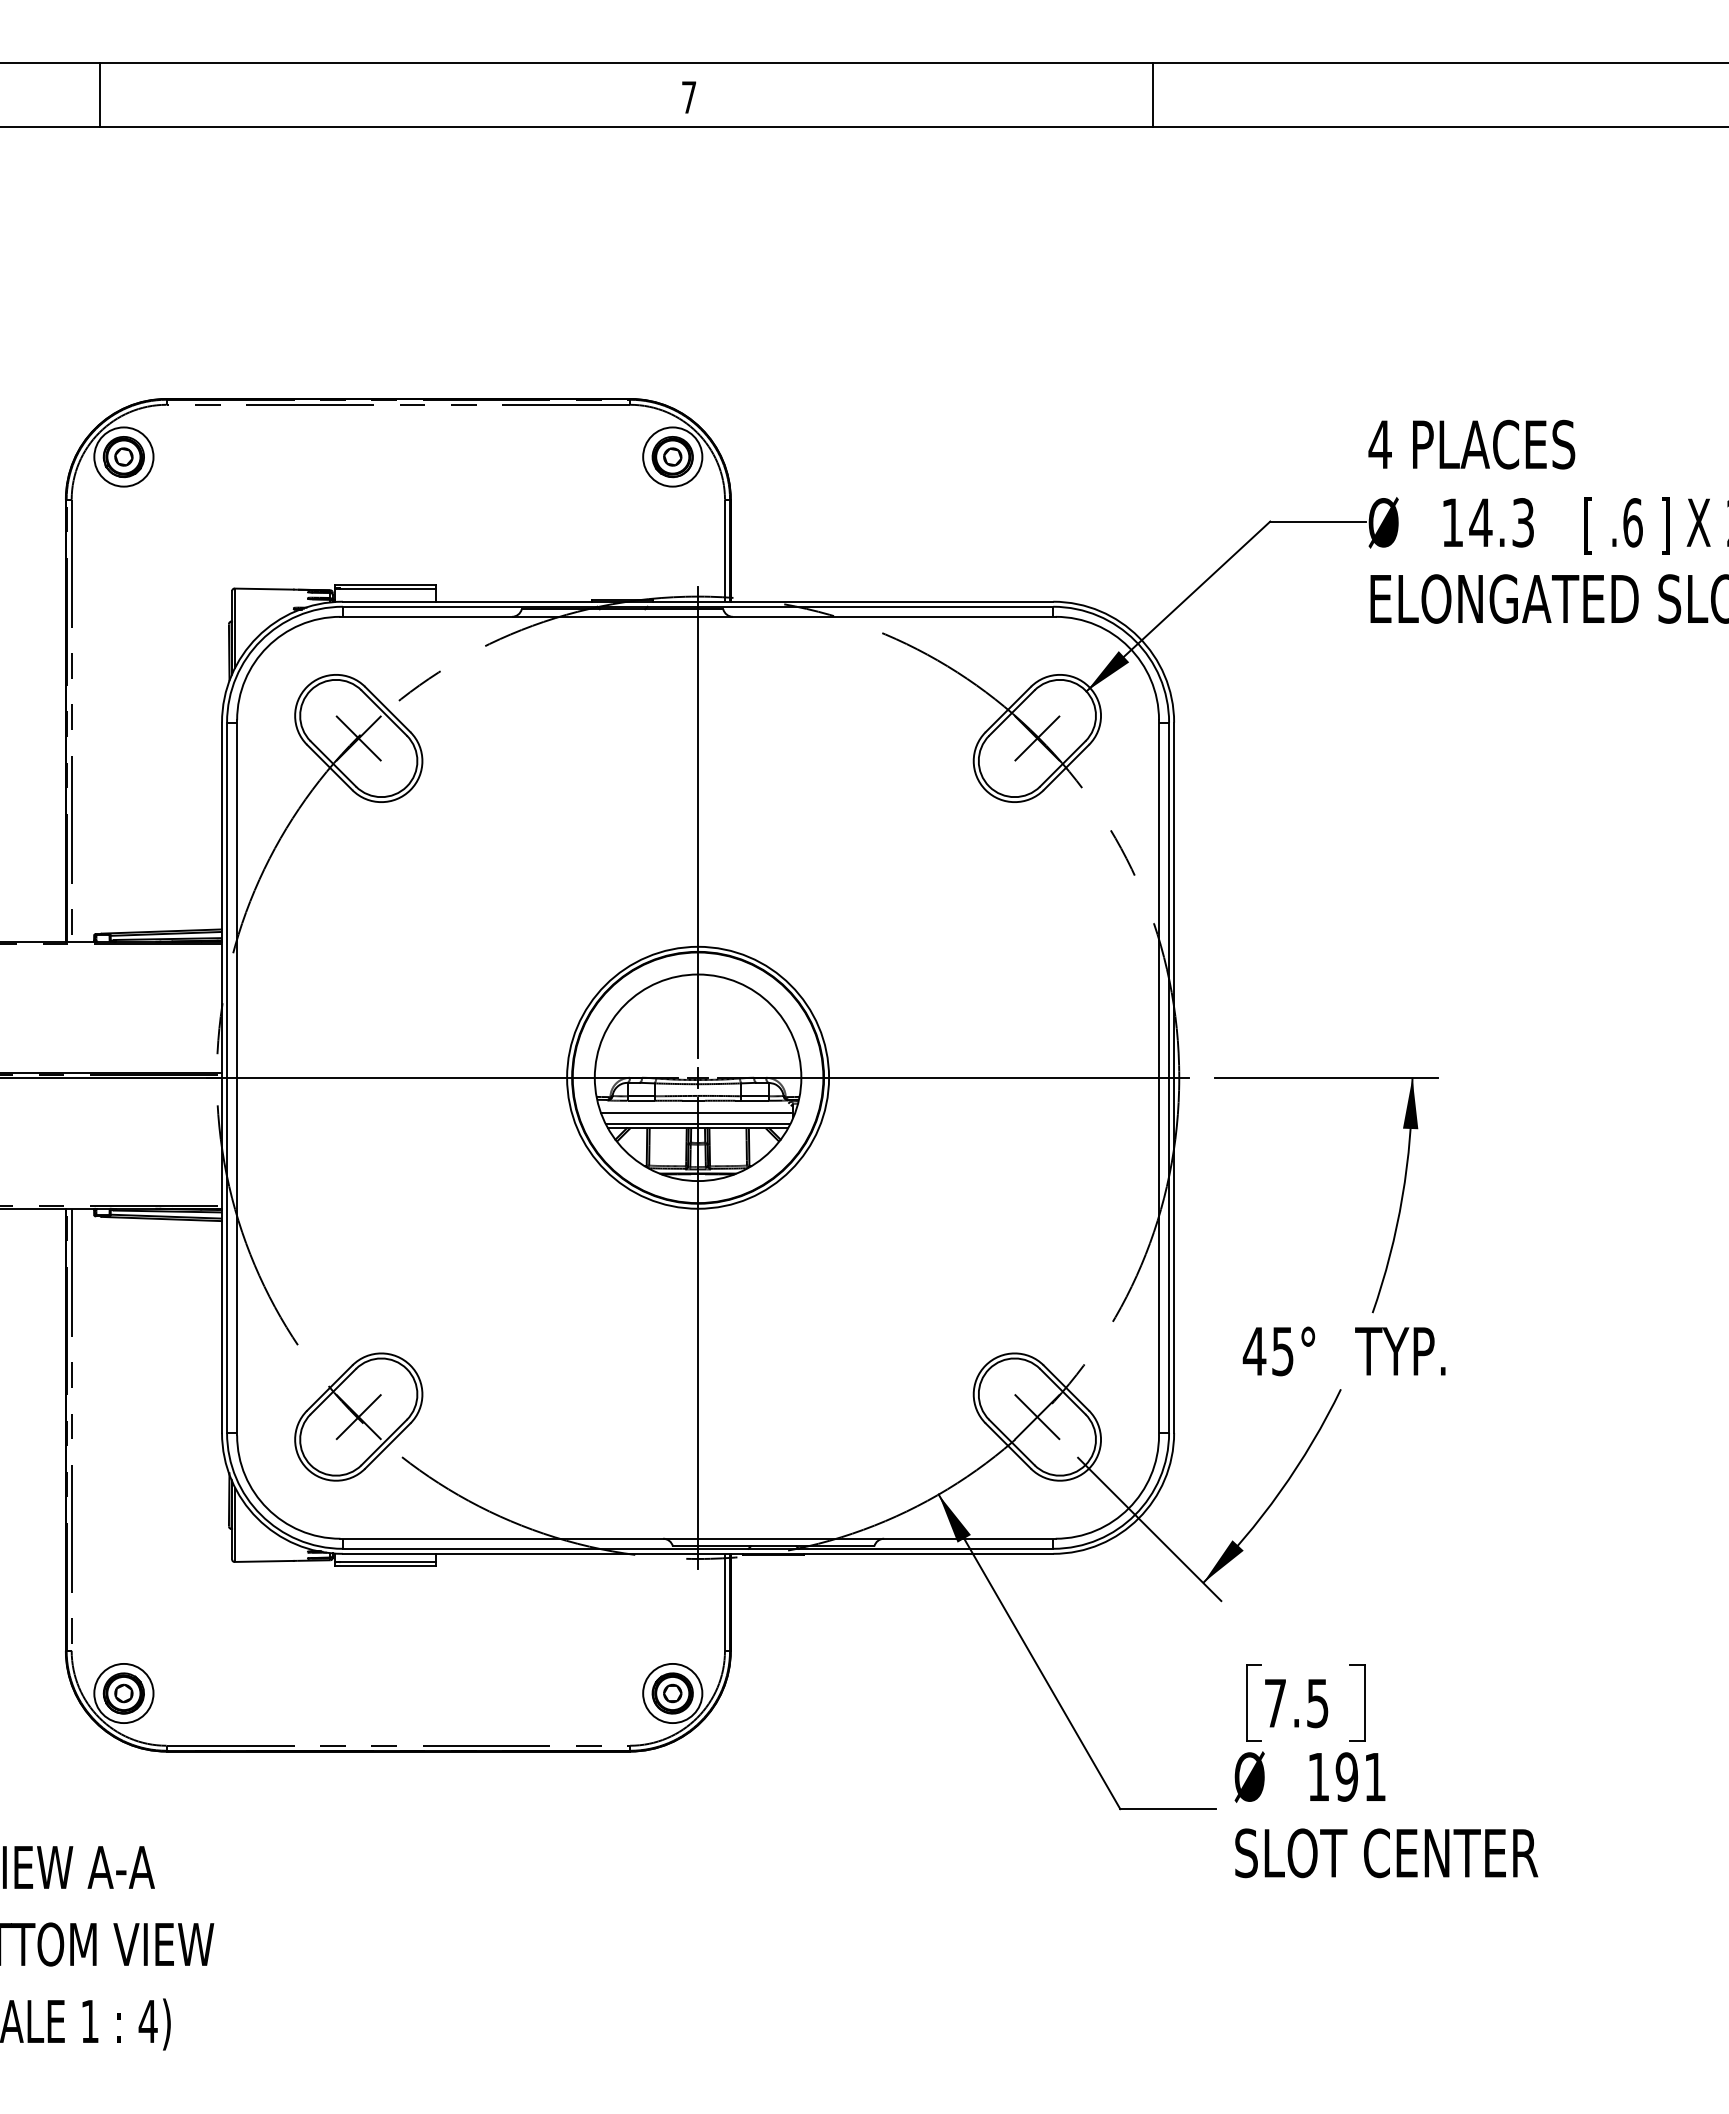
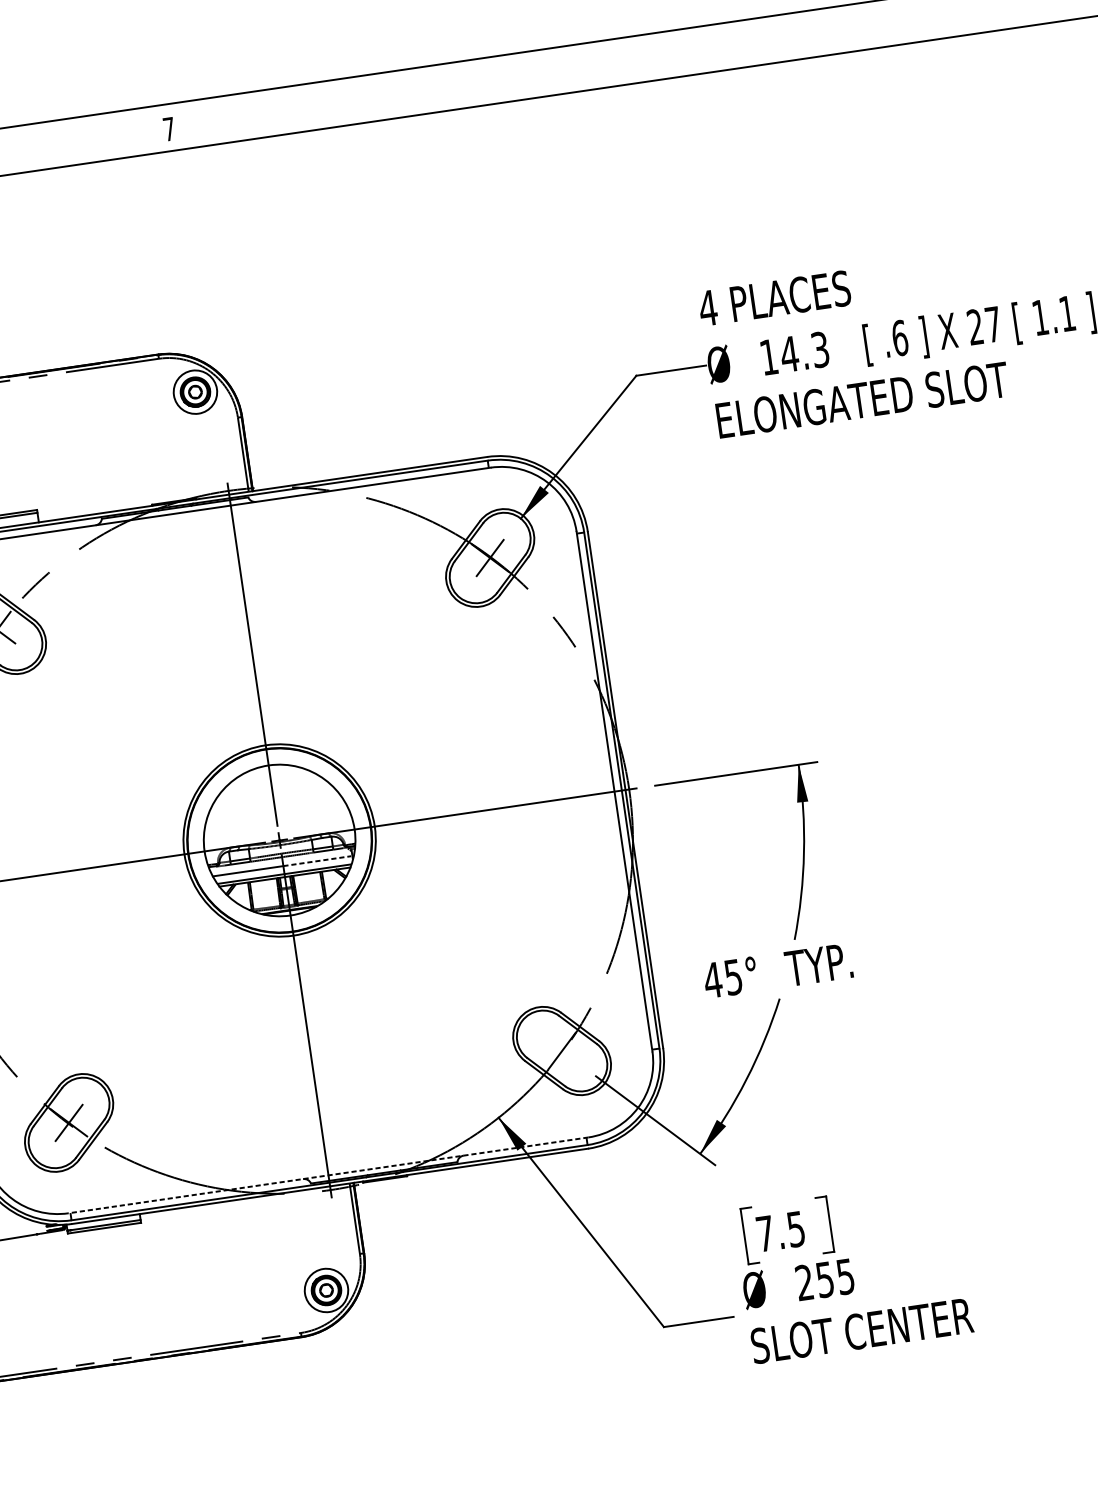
line: (1152, 95) -> (505, 78), removed
line: (744, 1113) -> (317, 861), solid -> dashed
line: (1036, 1416) -> (561, 1050), removed
line: (698, 1538) -> (328, 1175), solid -> dashed
text: (1346, 1776) -> (824, 1279), 191 -> 255

